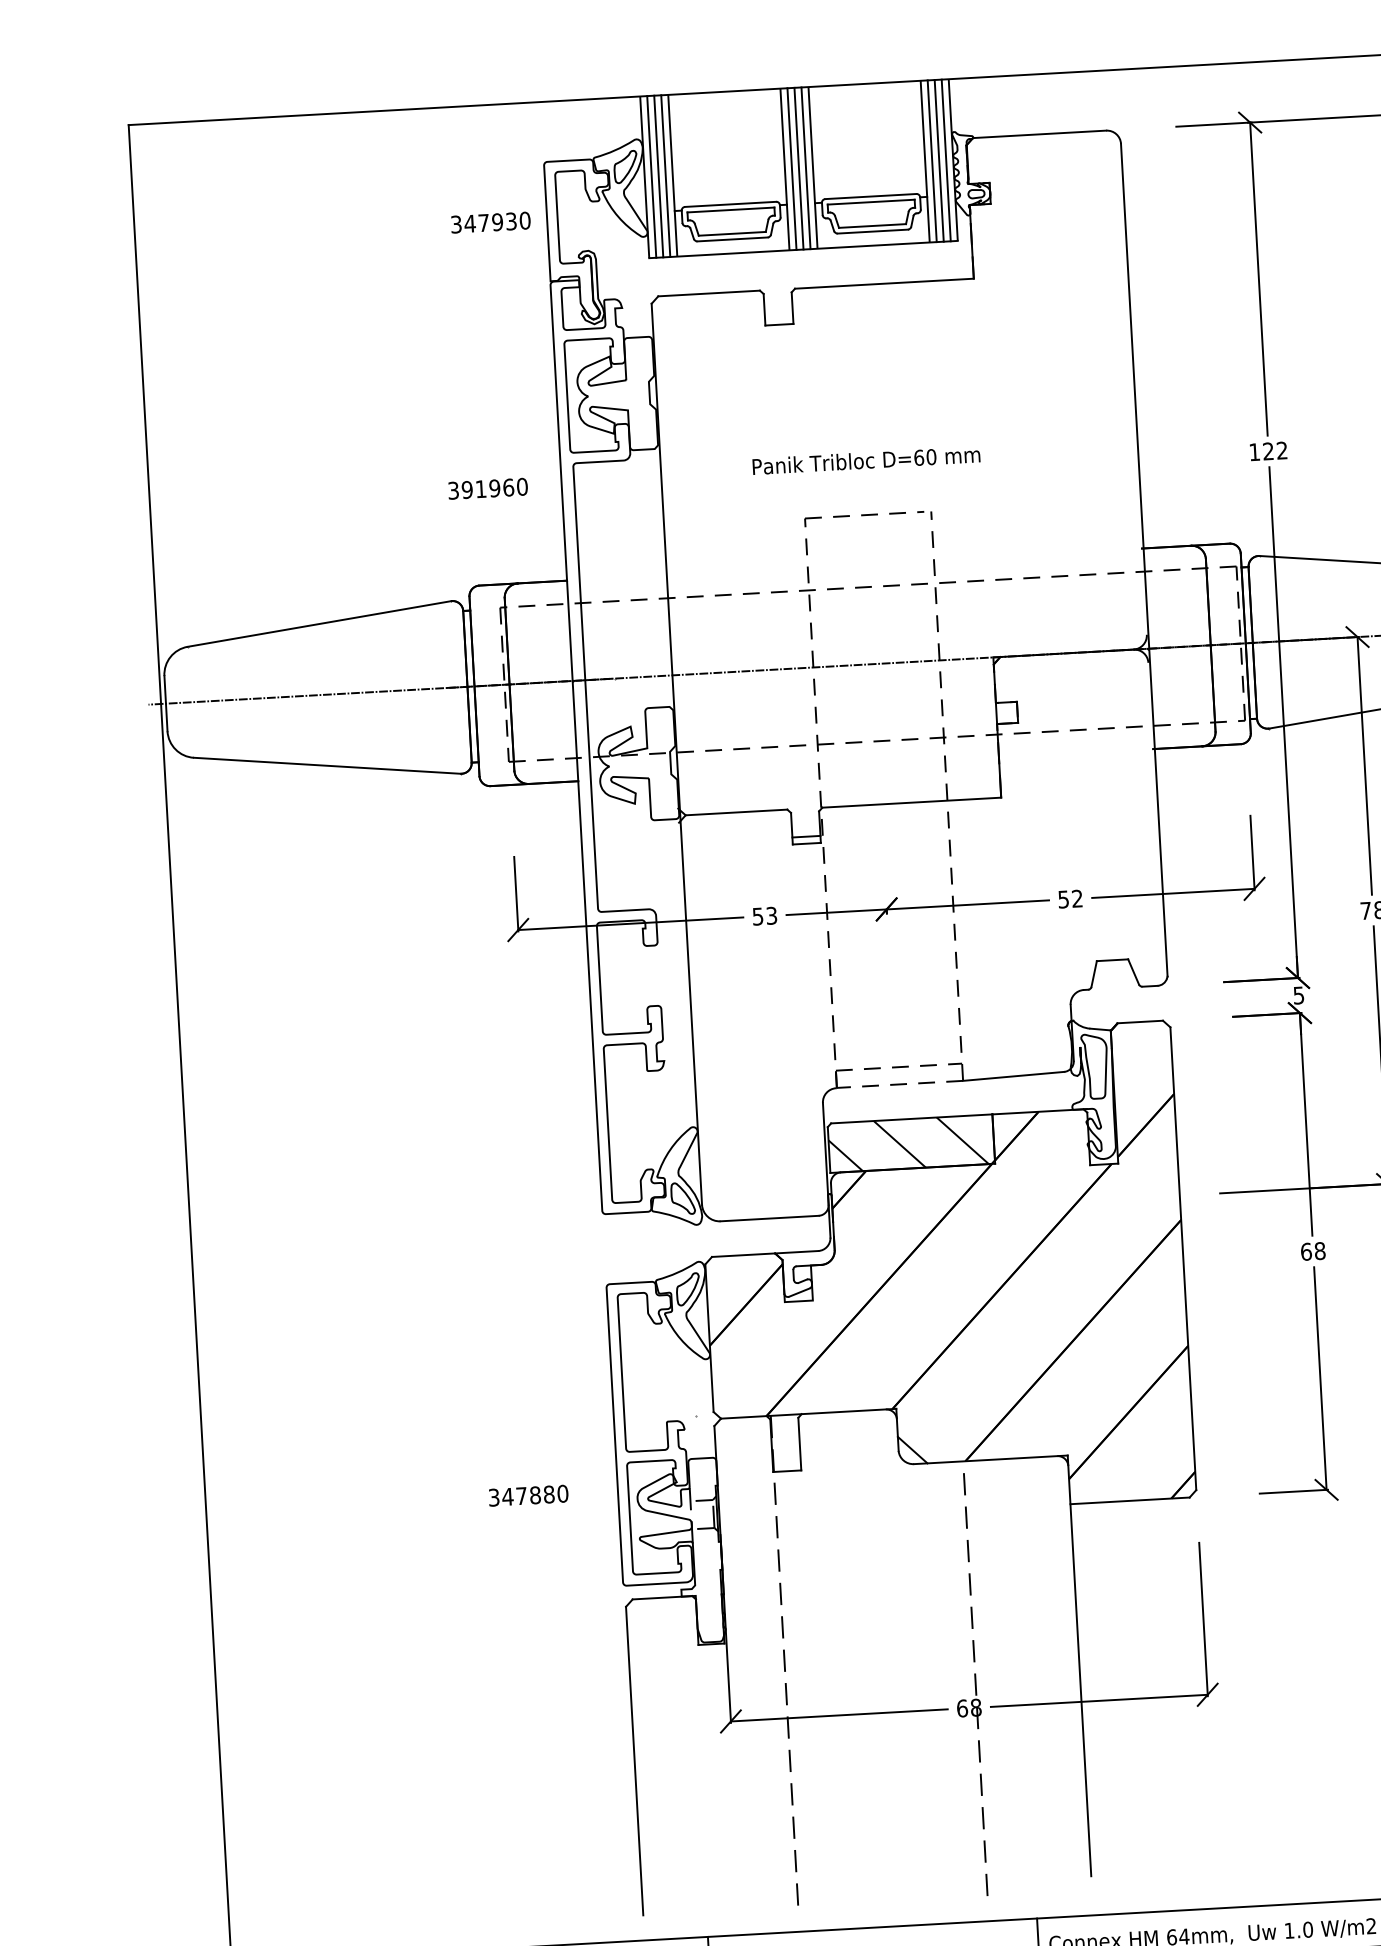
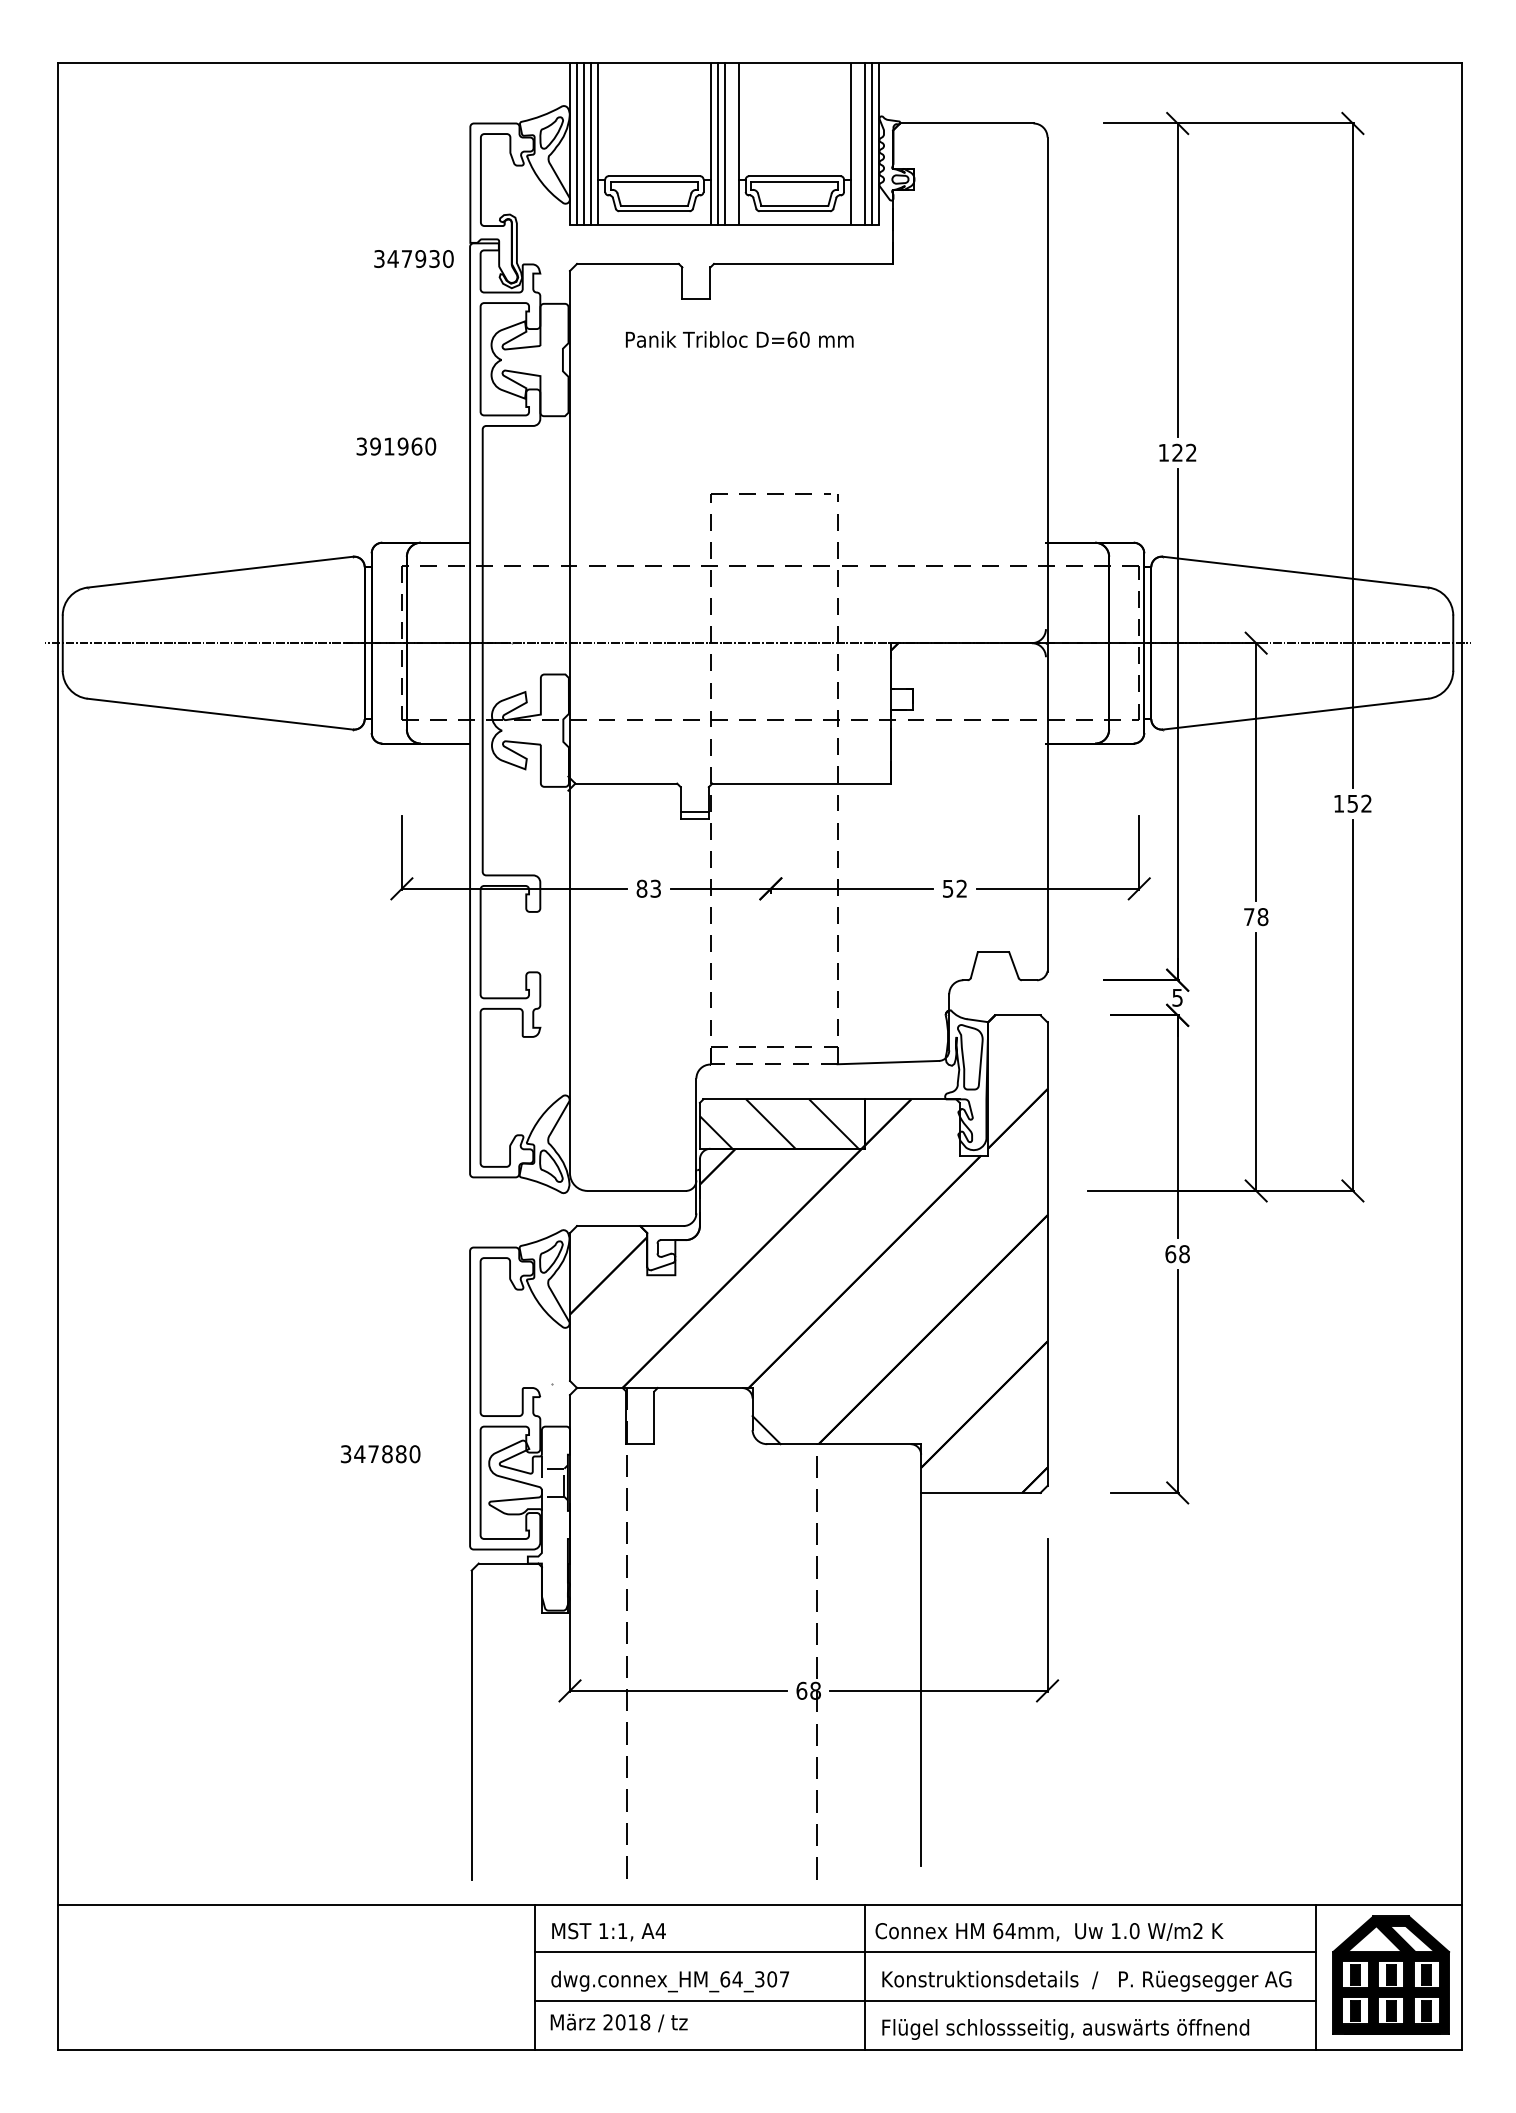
line: (932, 161) -> (858, 144), removed
line: (805, 168) -> (731, 144), removed
text: (490, 222) -> (413, 258), moved
text: (866, 460) -> (739, 339), moved
text: (757, 916) -> (641, 888), 53 -> 83

